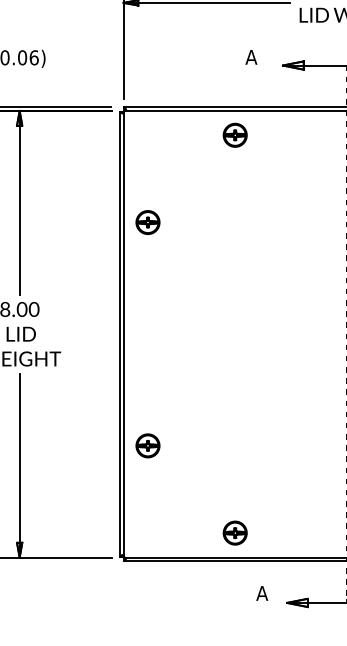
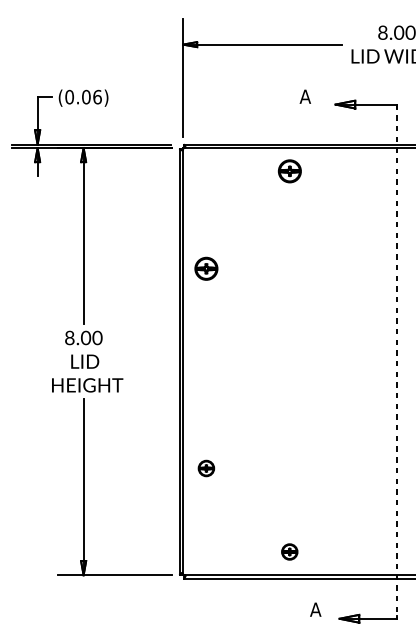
part: (148, 222) -> (206, 268), moved
part: (148, 445) -> (206, 468), size x0.7
part: (234, 532) -> (289, 551), size x0.7

